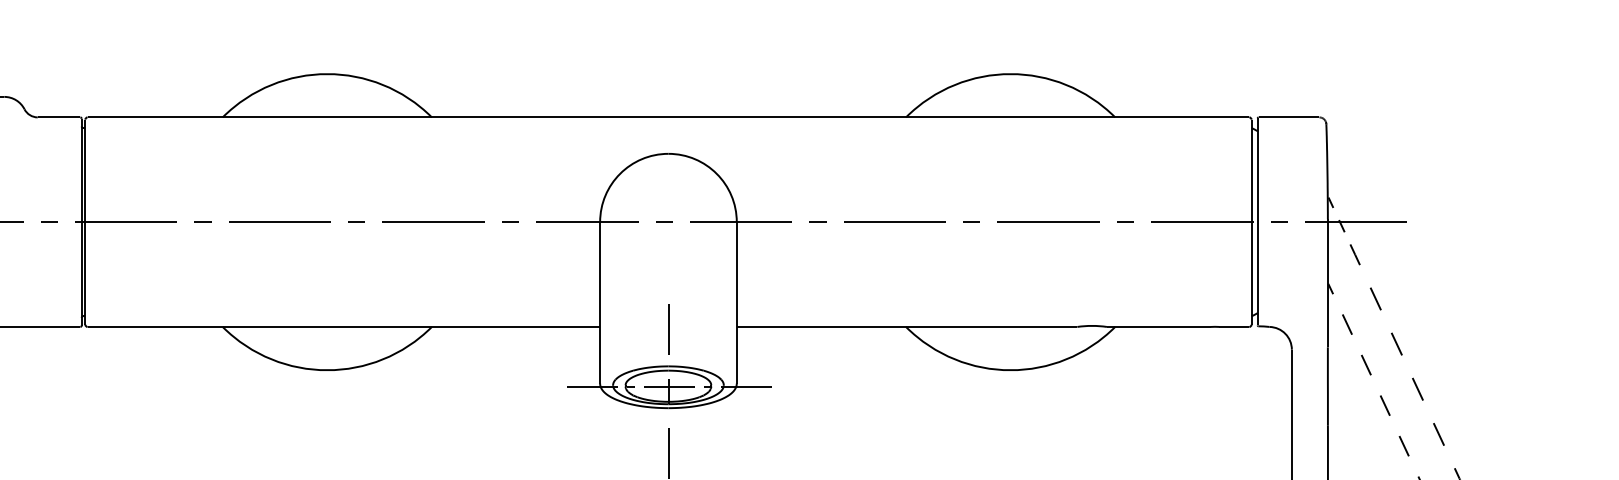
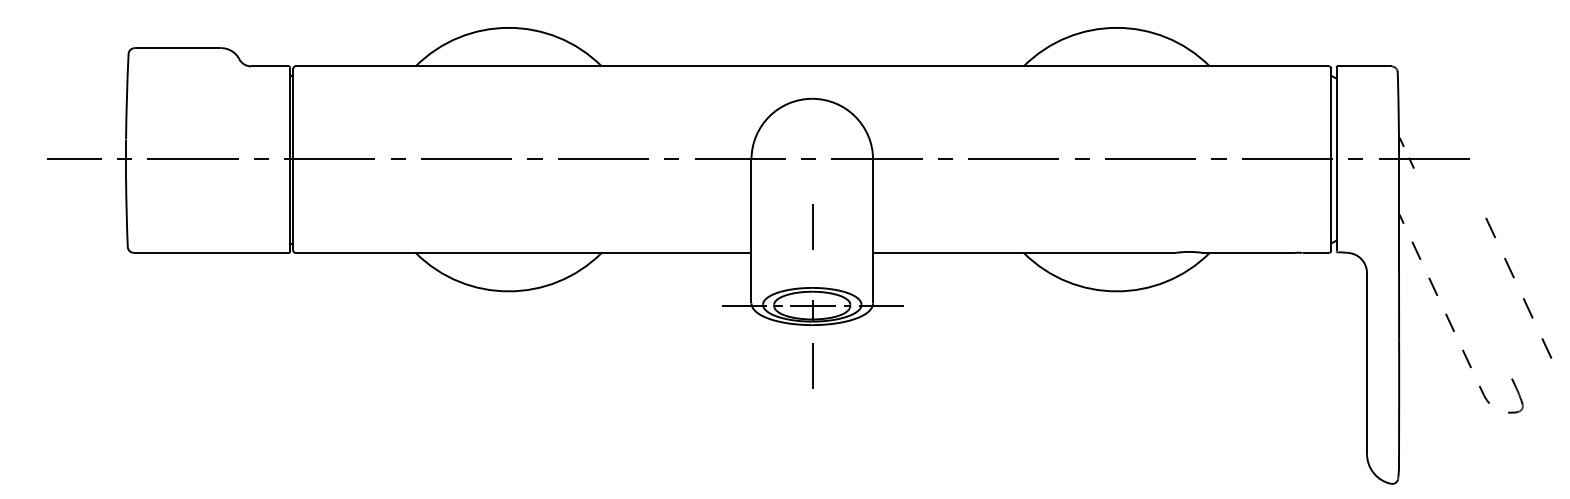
line: (1355, 254) -> (1423, 188), removed
line: (668, 328) -> (812, 226), moved
part: (1401, 355) -> (1513, 278), moved

